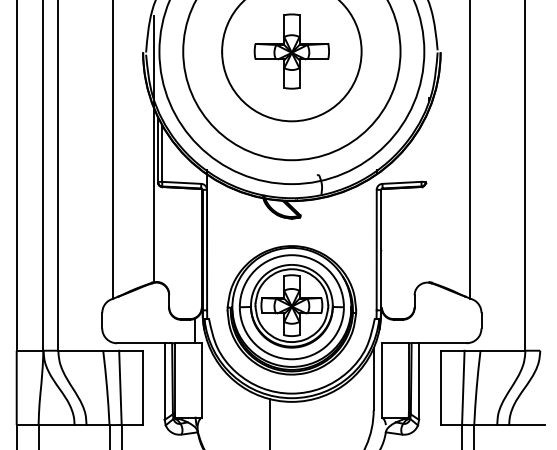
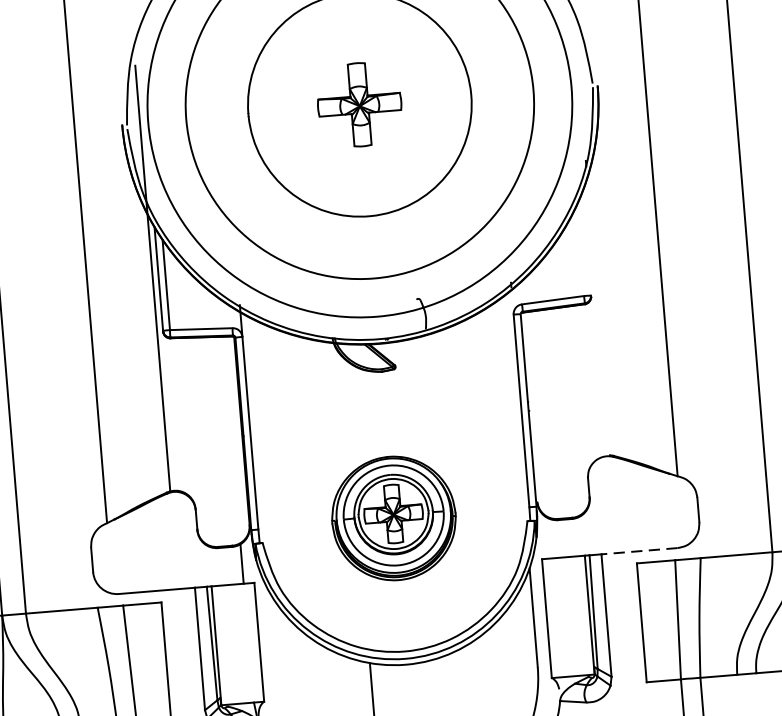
part: (291, 51) -> (359, 104), size x0.7
part: (291, 310) -> (393, 518), size x0.6
line: (442, 343) -> (638, 551), solid -> dashed

